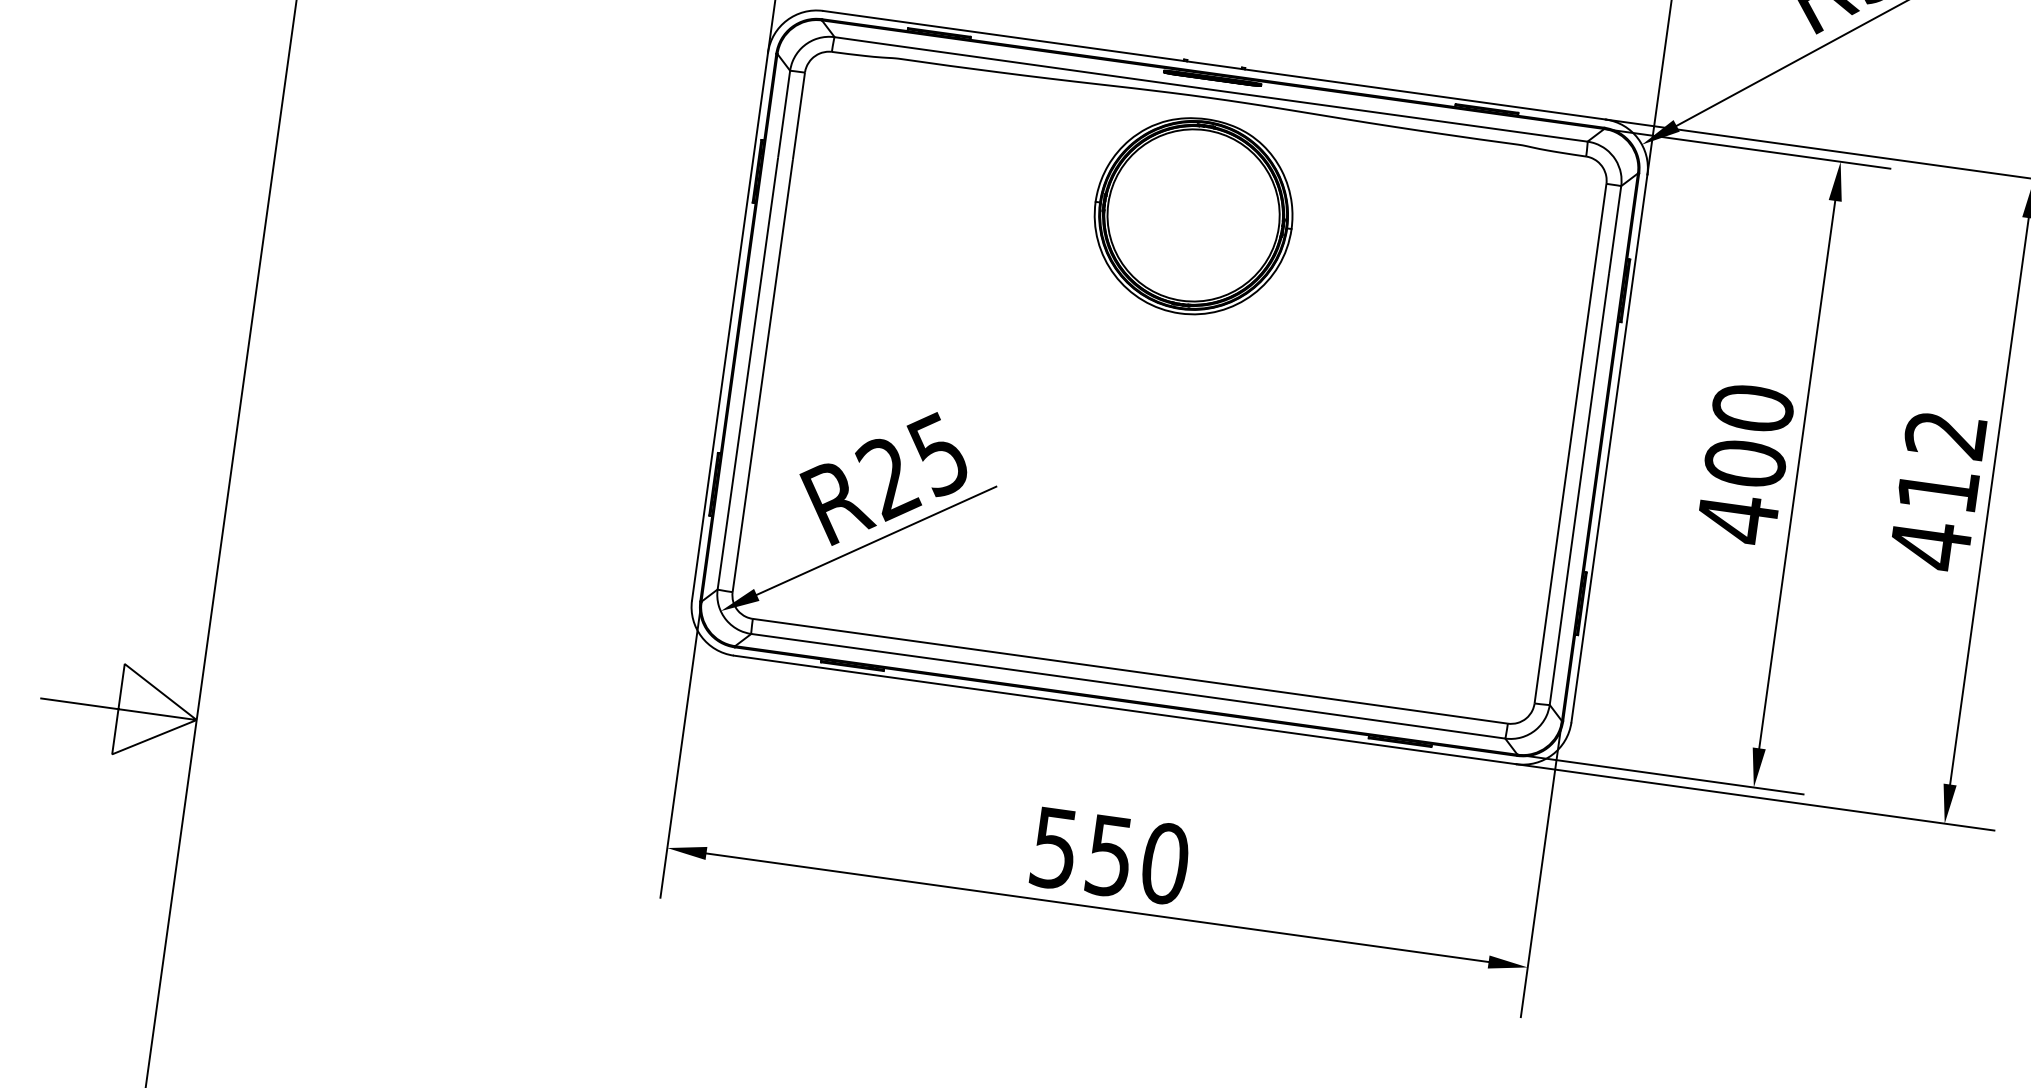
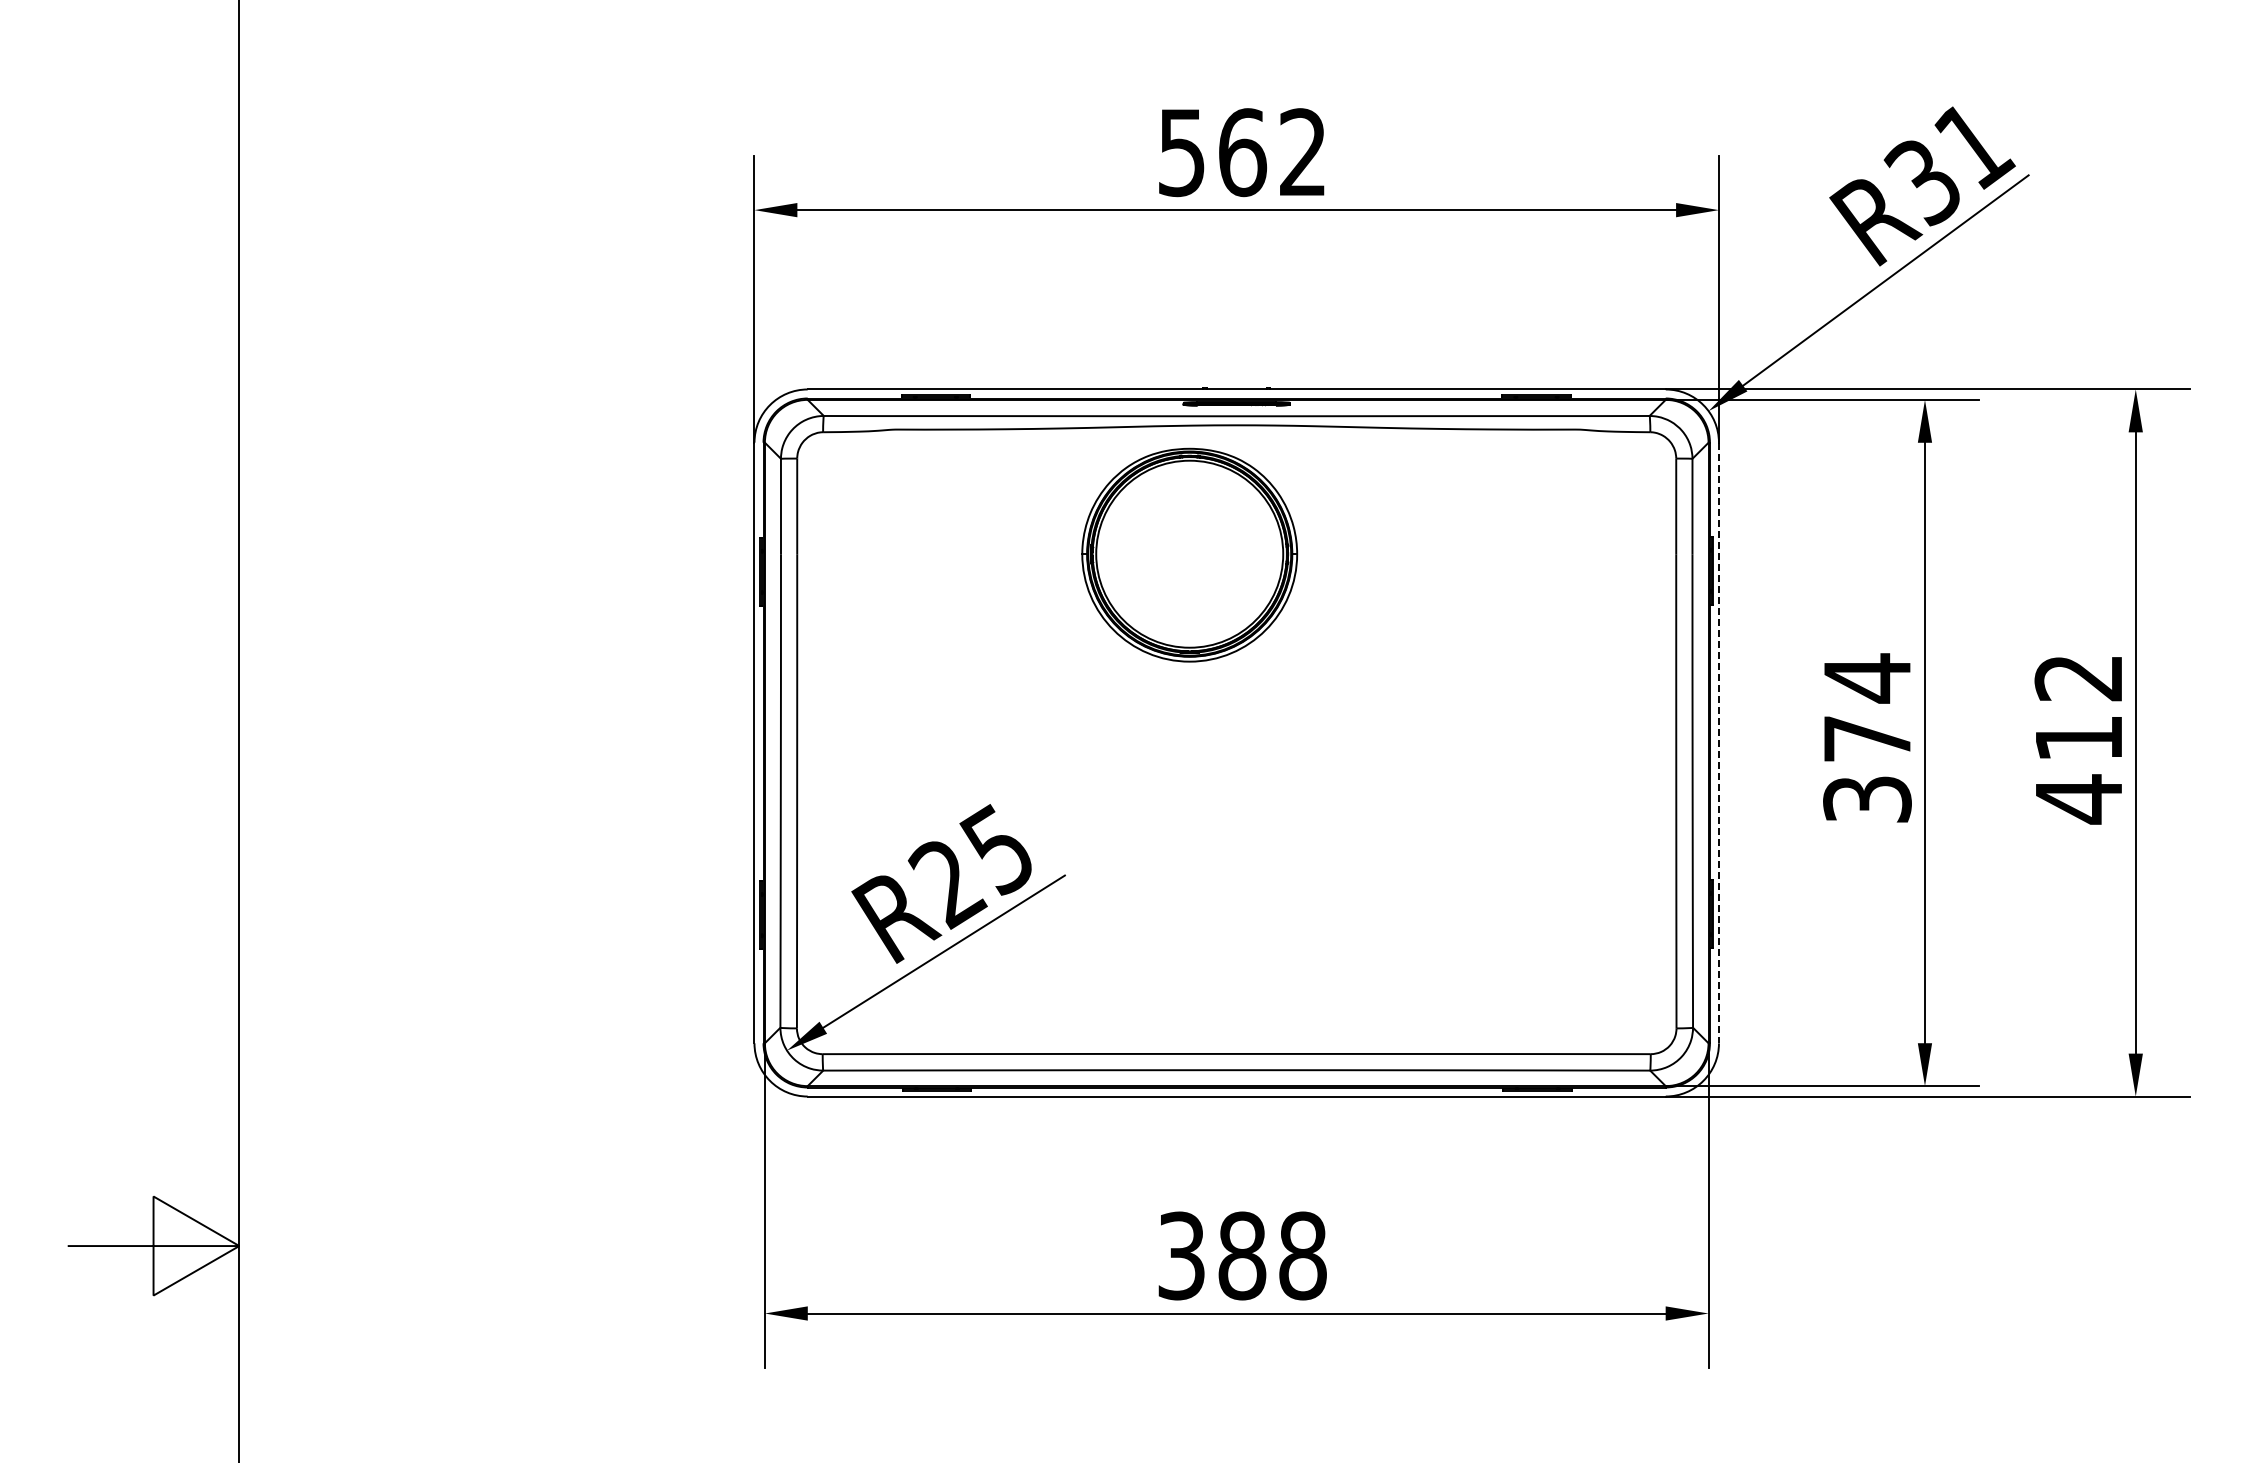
part: (1193, 215) -> (1189, 554), moved
line: (1608, 448) -> (1718, 743), solid -> dashed
text: (1745, 464) -> (1867, 739), 400 -> 374
text: (1110, 855) -> (1242, 1255), 550 -> 388

